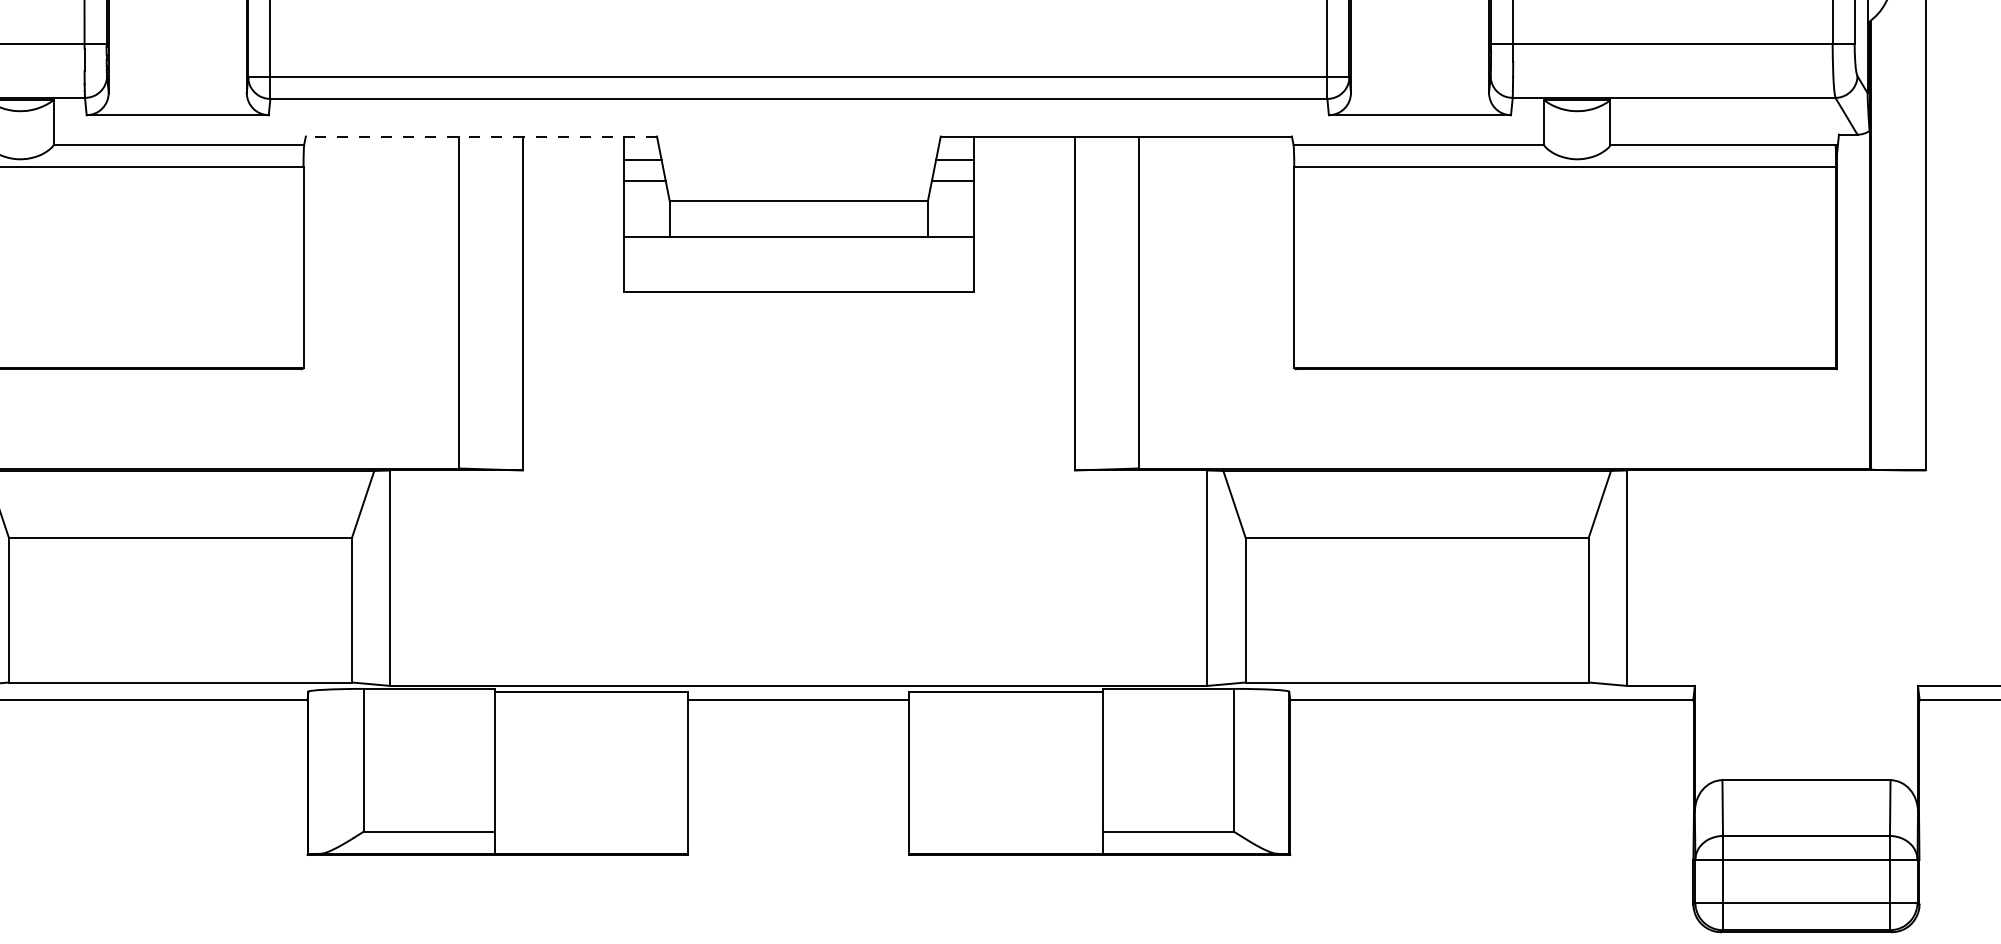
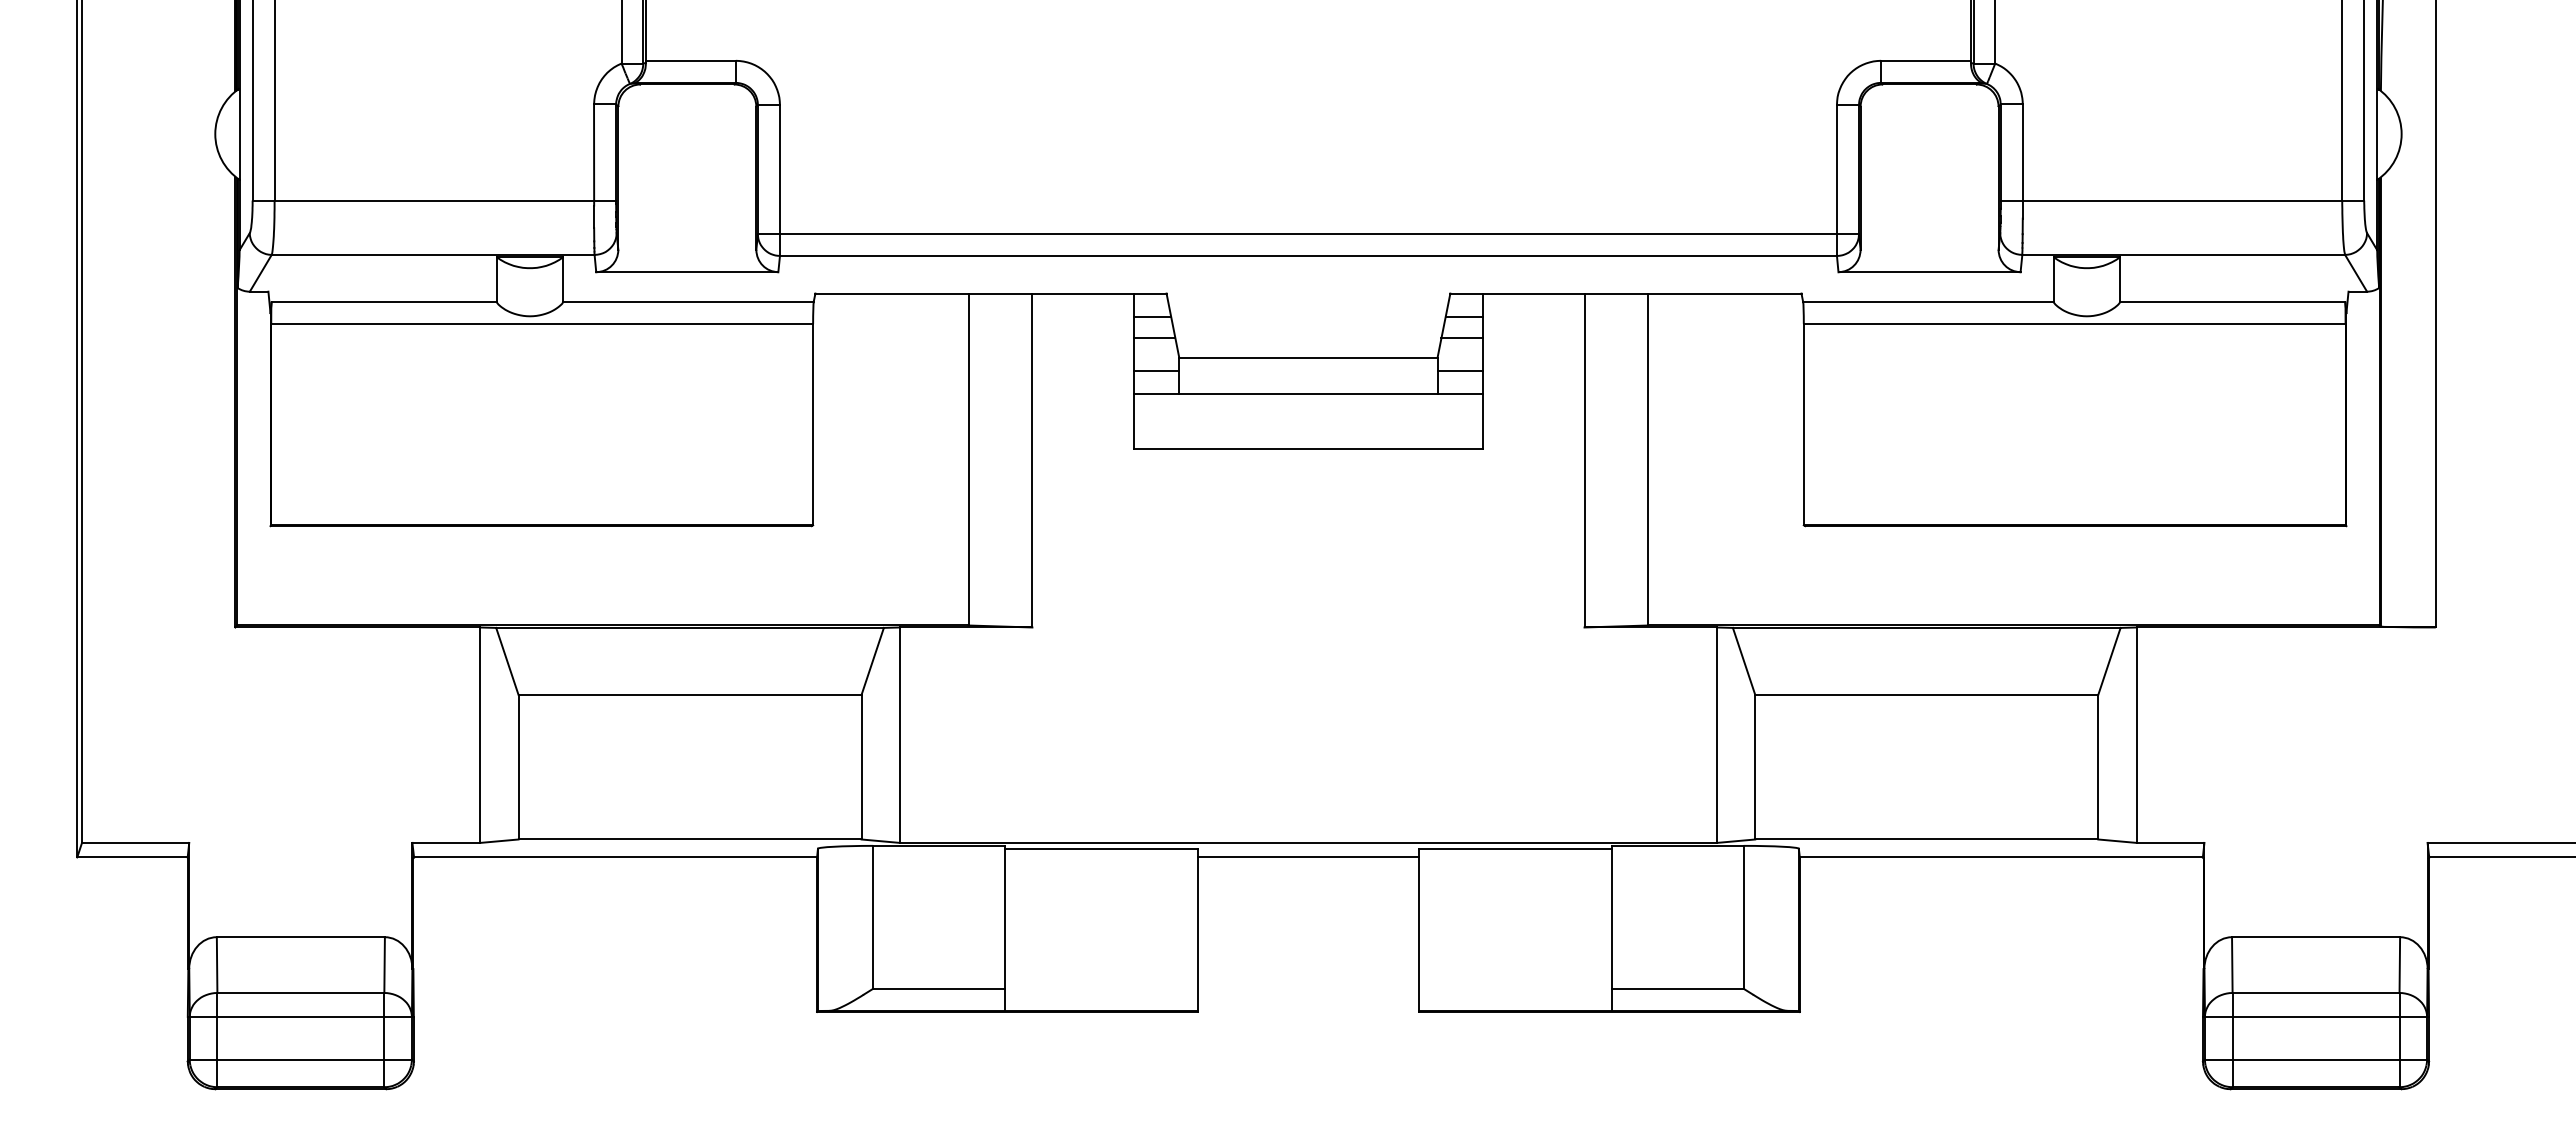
line: (481, 136) -> (991, 293), dashed -> solid
line: (646, 213) -> (1156, 370), added
line: (950, 213) -> (1460, 370), added

